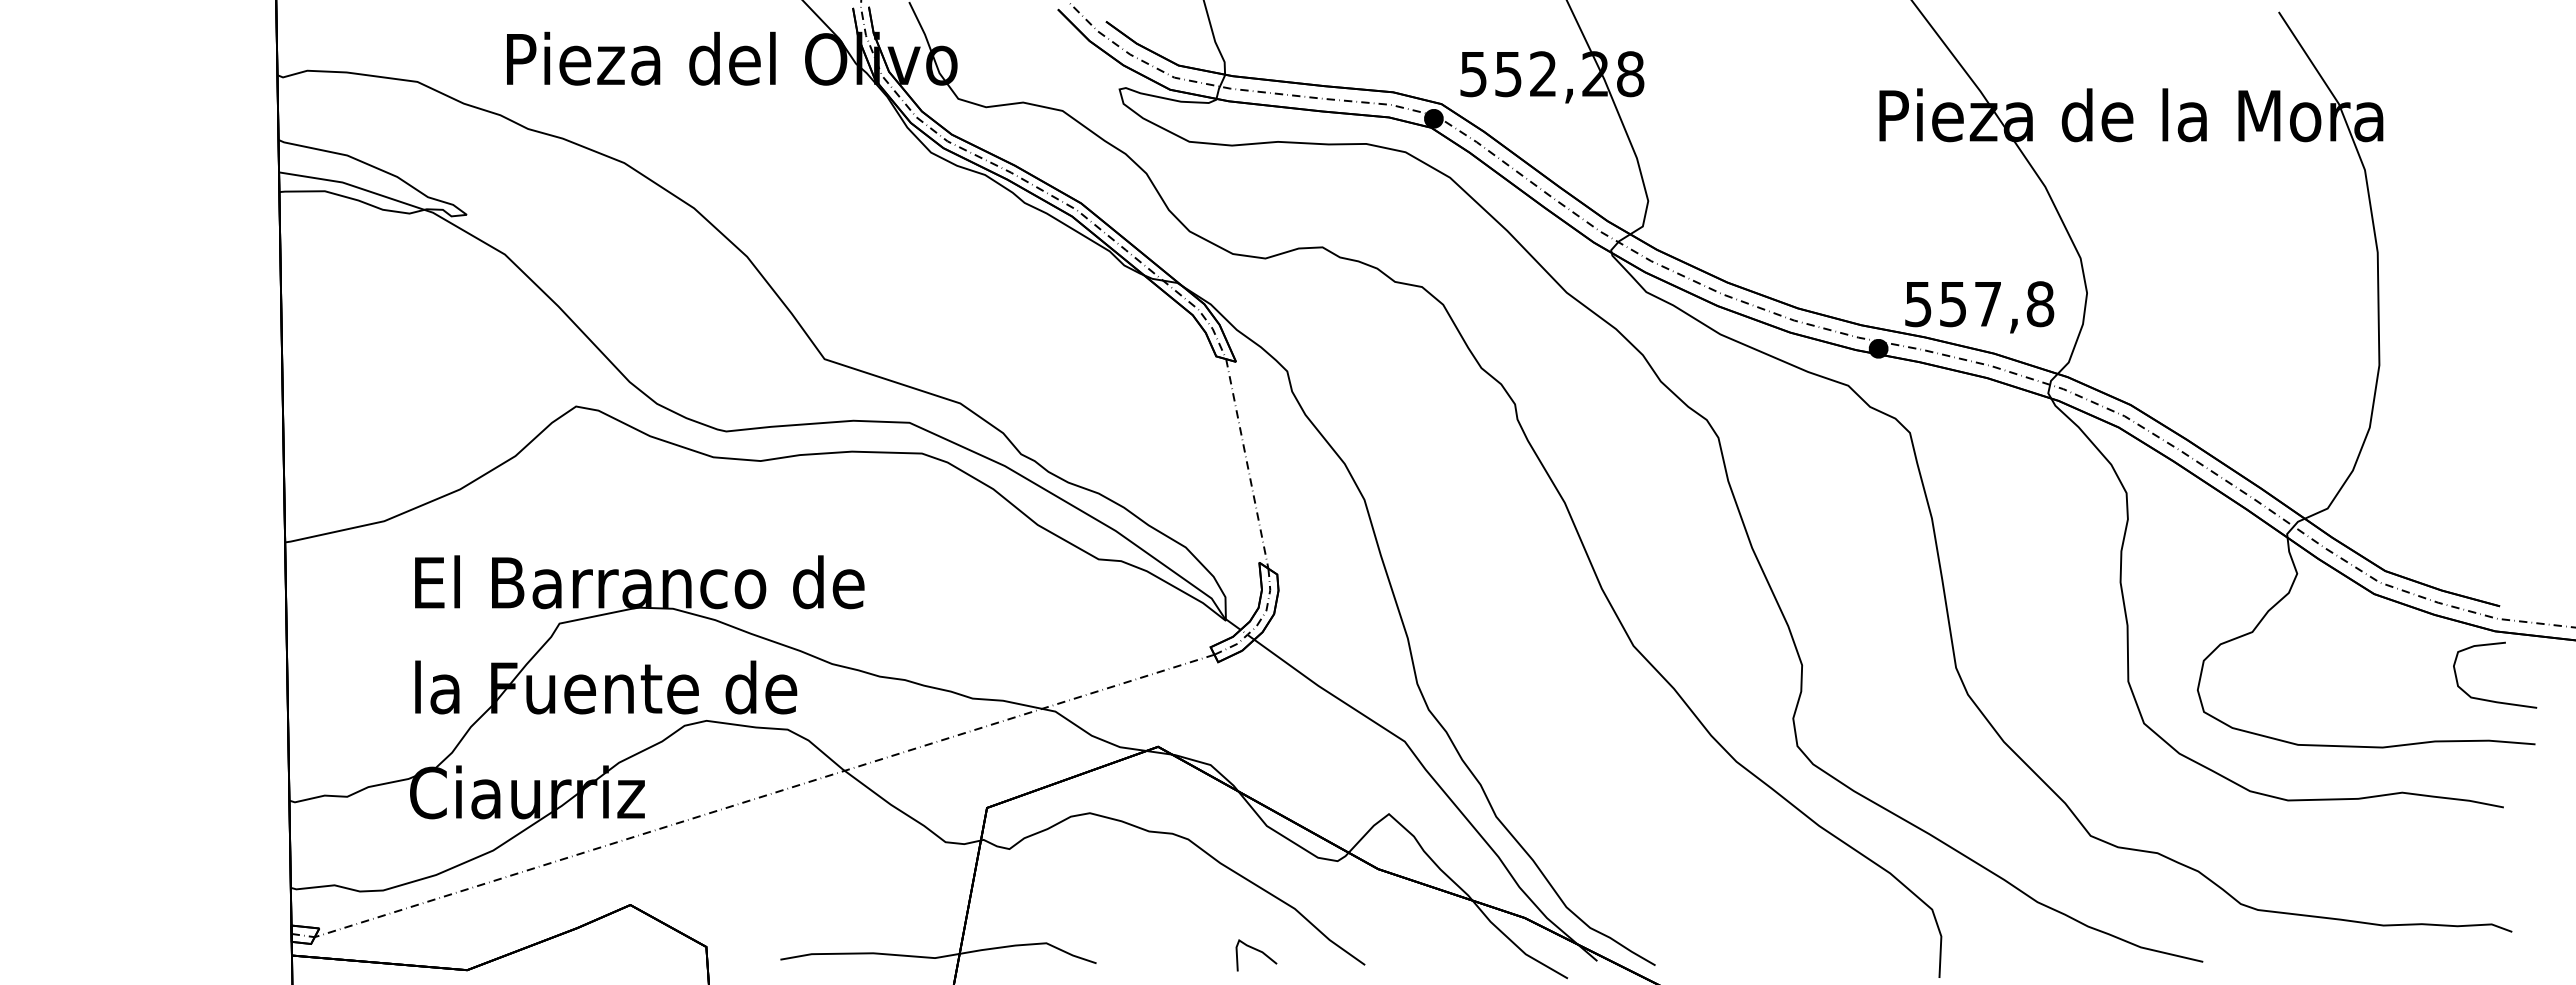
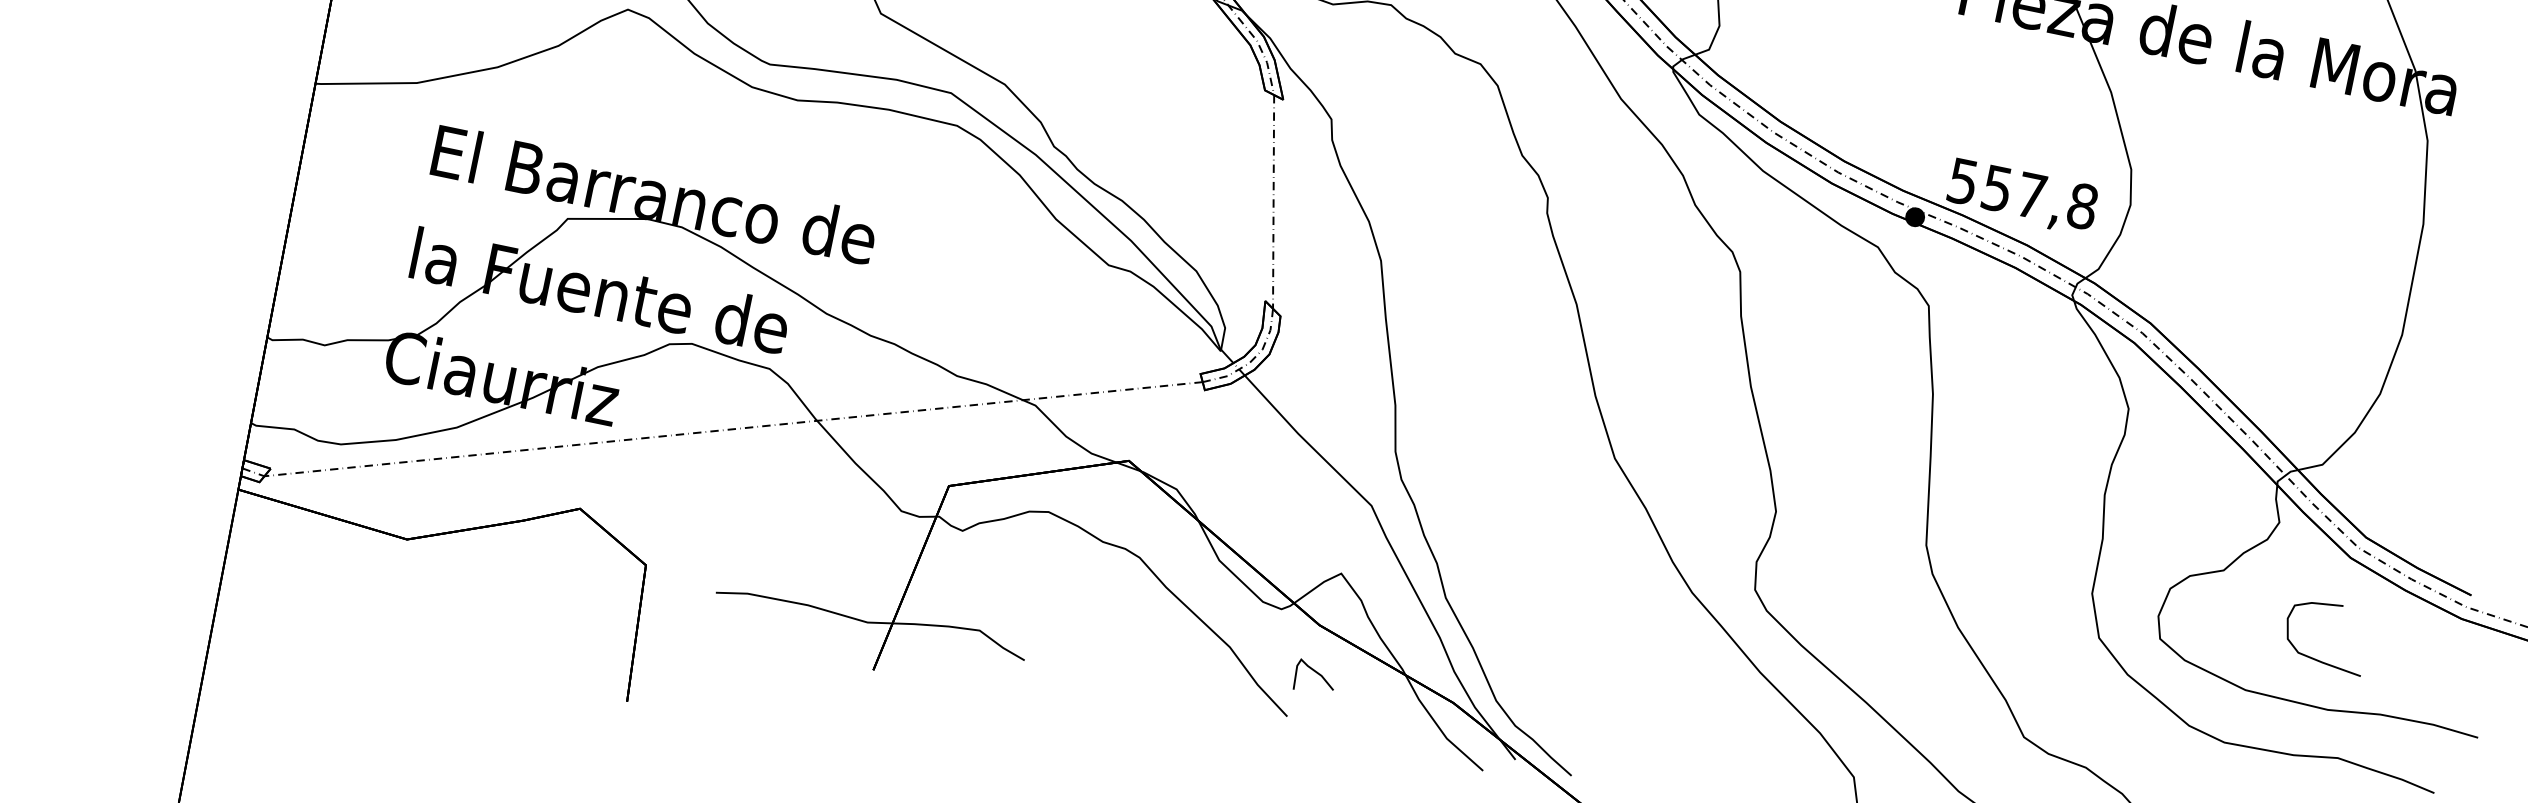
curve: (2488, 699) -> (2314, 658), moved
curve: (1257, 951) -> (1316, 674), moved

